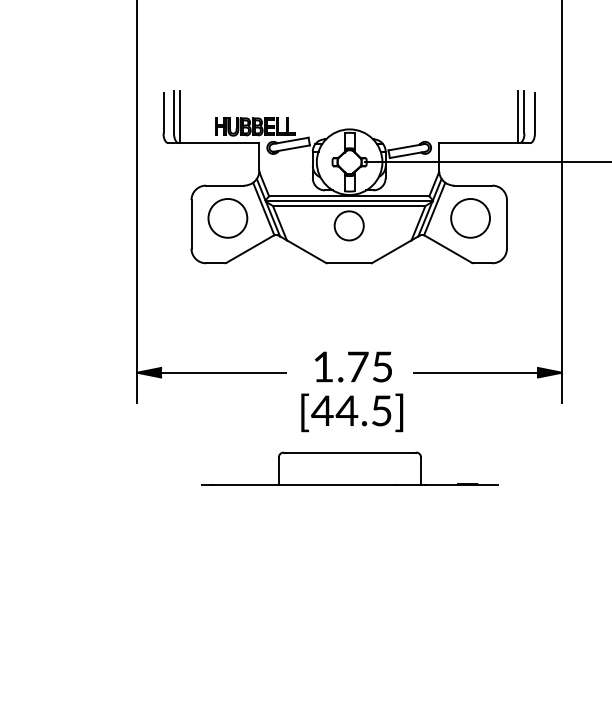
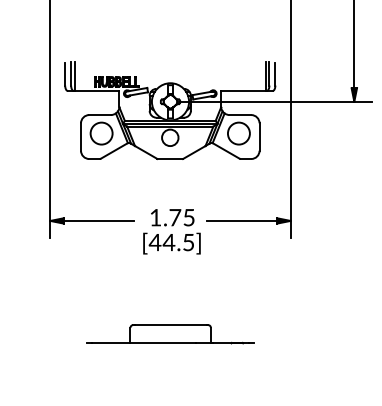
part: (349, 469) -> (170, 334), moved

